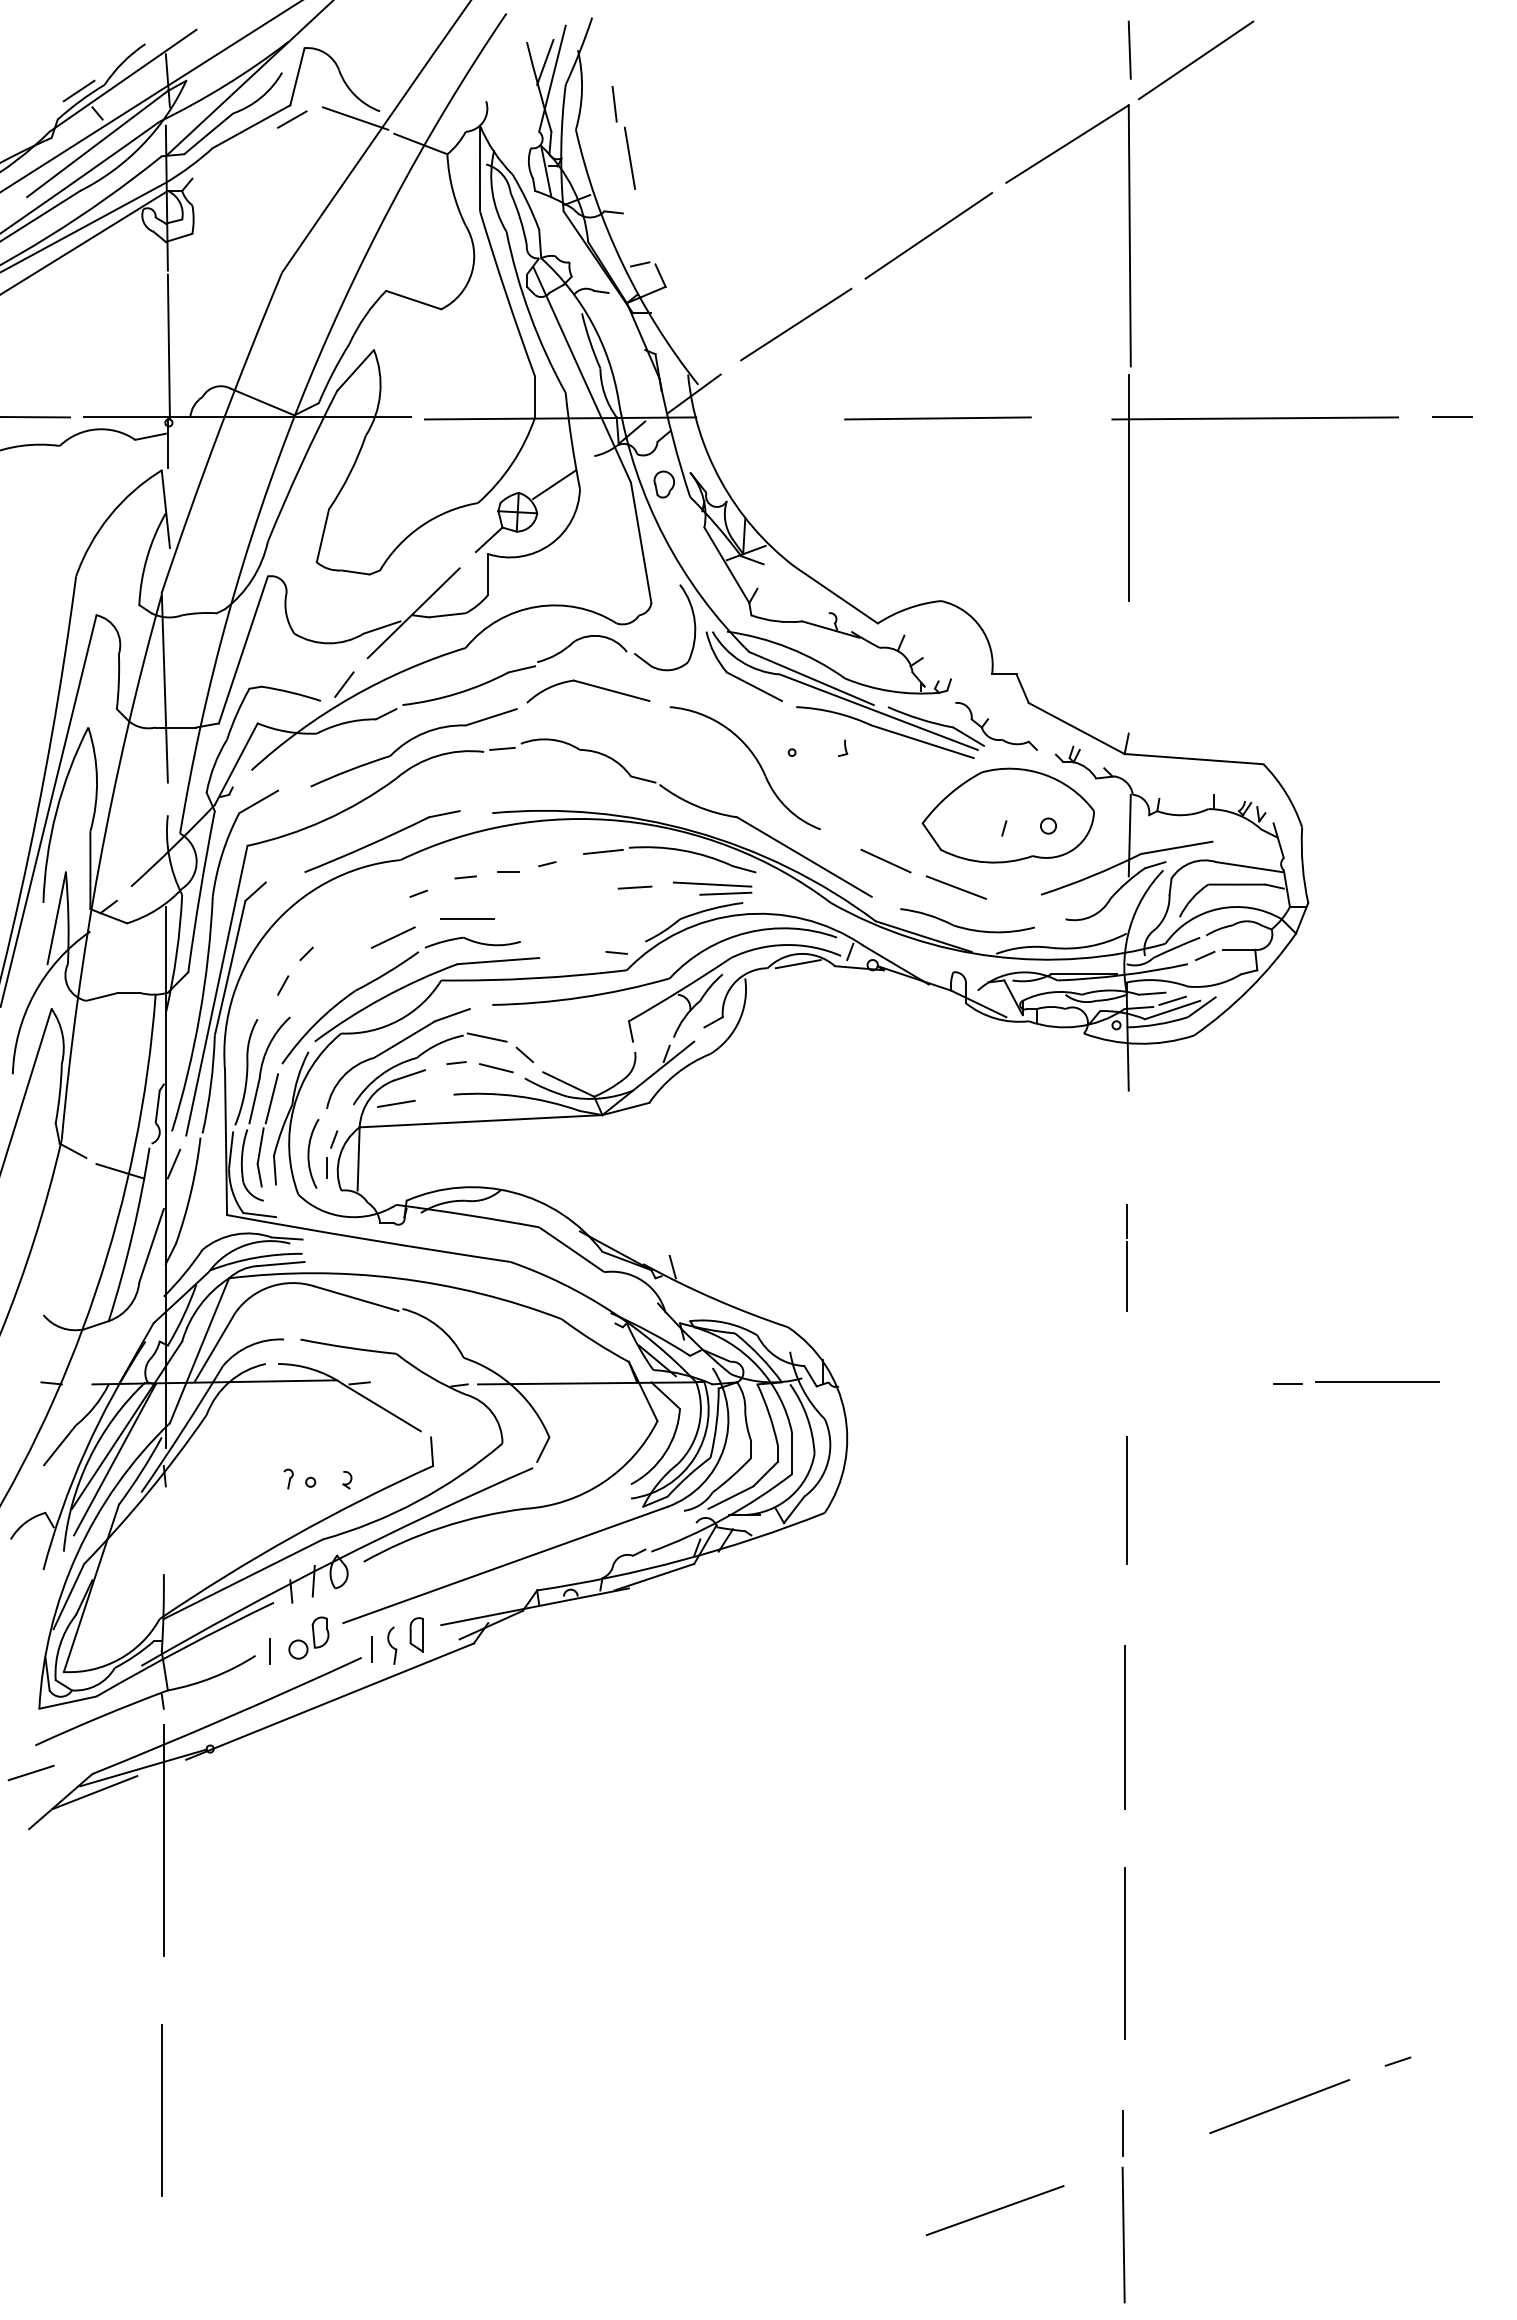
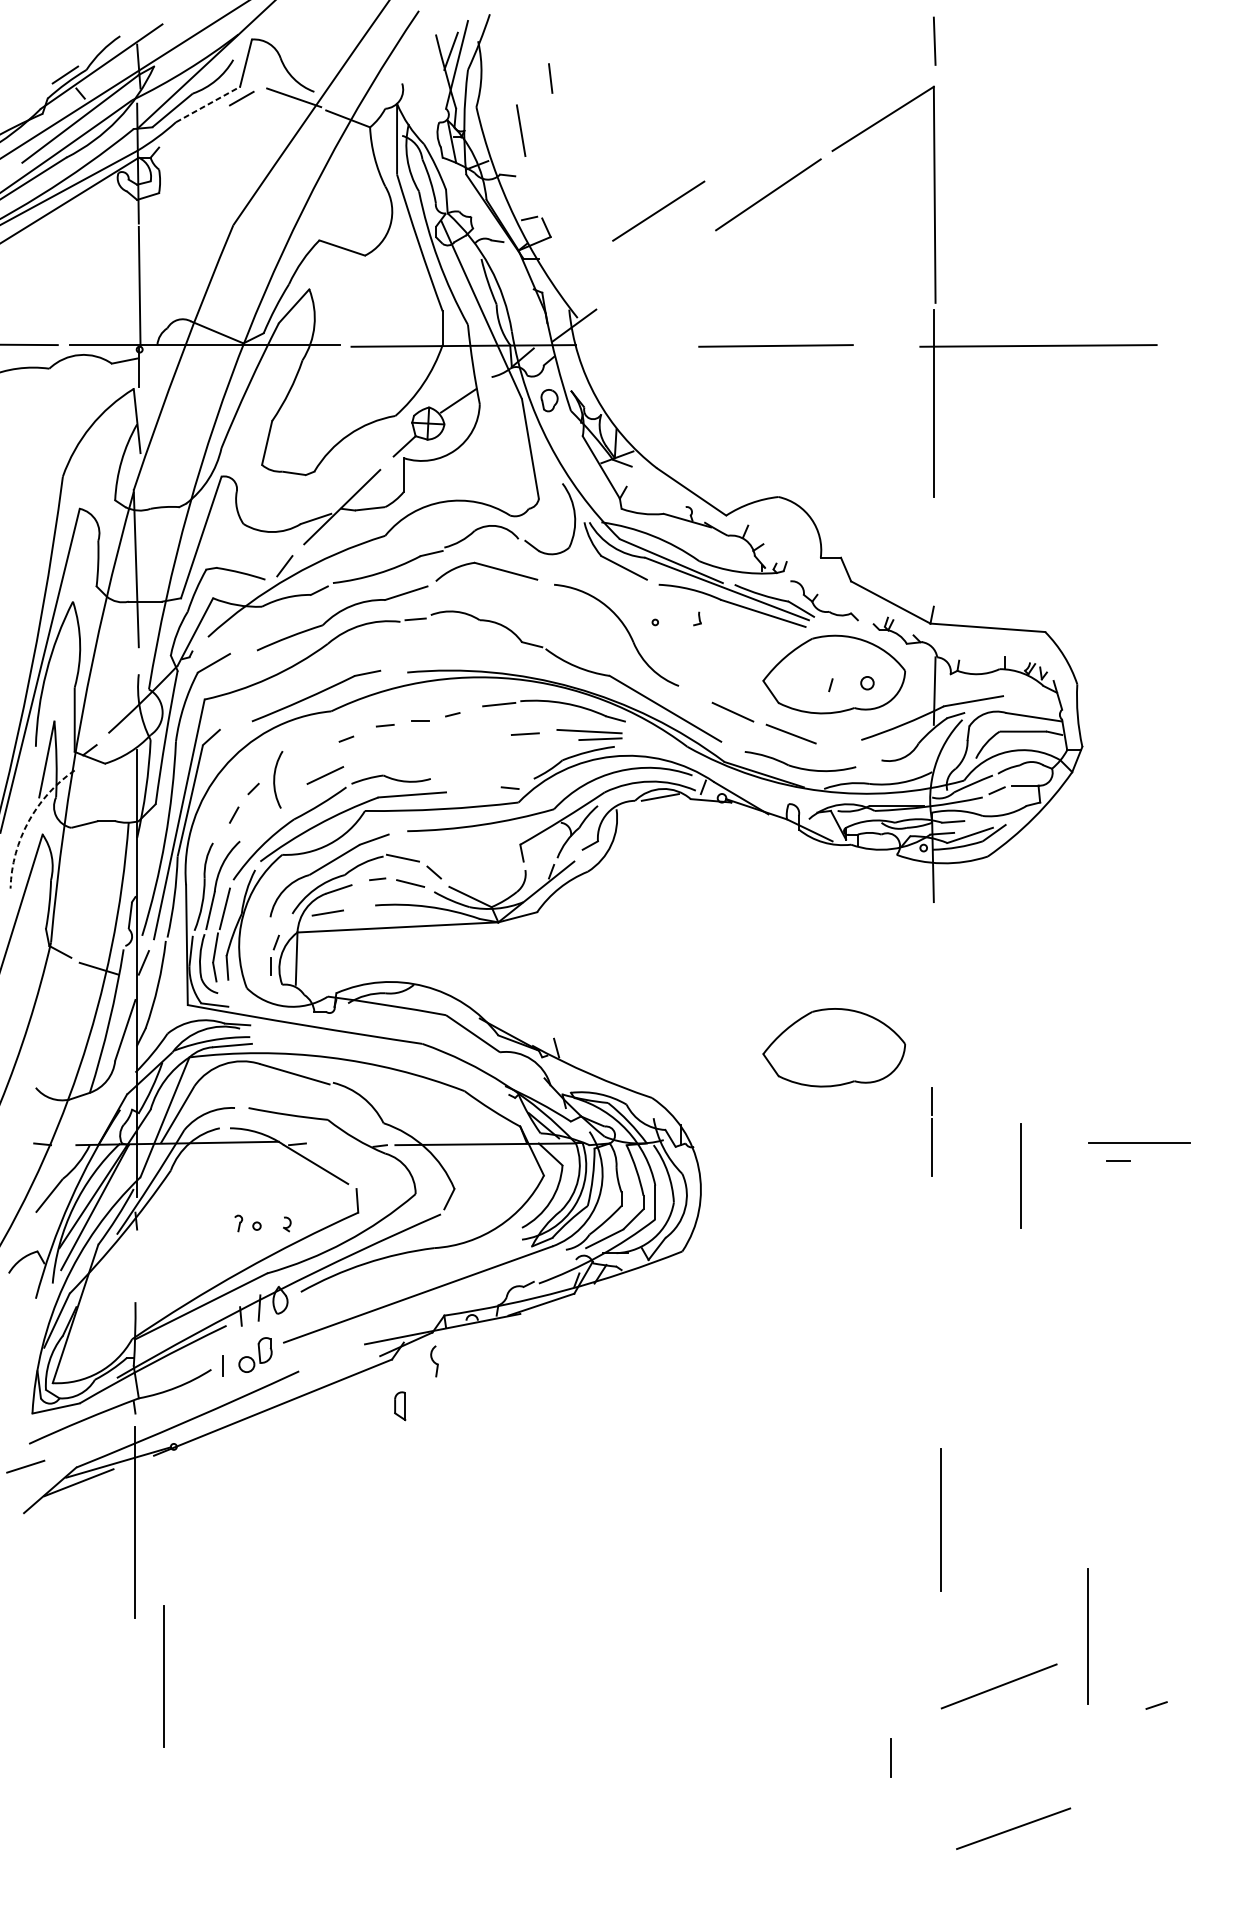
line: (1196, 60) -> (989, 49), removed
line: (614, 104) -> (550, 78), moved
line: (251, 126) -> (208, 104), solid -> dashed
line: (796, 324) -> (658, 211), moved
line: (1451, 417) -> (1200, 345), removed
line: (467, 919) -> (386, 760), removed
arc: (34, 993) -> (28, 821), solid -> dashed
line: (1172, 1000) -> (970, 827), removed
arc: (309, 1153) -> (275, 779), moved
line: (1126, 1257) -> (931, 1132), moved
part: (1007, 1266) -> (833, 1047), added
line: (1287, 1383) -> (1118, 1160), moved
line: (1126, 1500) -> (1020, 1175), moved
part: (416, 1634) -> (399, 1405), moved
part: (392, 1645) -> (434, 1361), moved
line: (371, 1649) -> (307, 1364), removed
line: (1124, 1727) -> (1087, 1636), moved
line: (1124, 1953) -> (941, 1520), moved
line: (1279, 2106) -> (999, 1686), moved
line: (161, 2110) -> (163, 1676), moved
line: (1122, 2133) -> (890, 1758), moved
line: (994, 2210) -> (1013, 1828), moved
line: (1123, 2234) -> (929, 1848), removed

